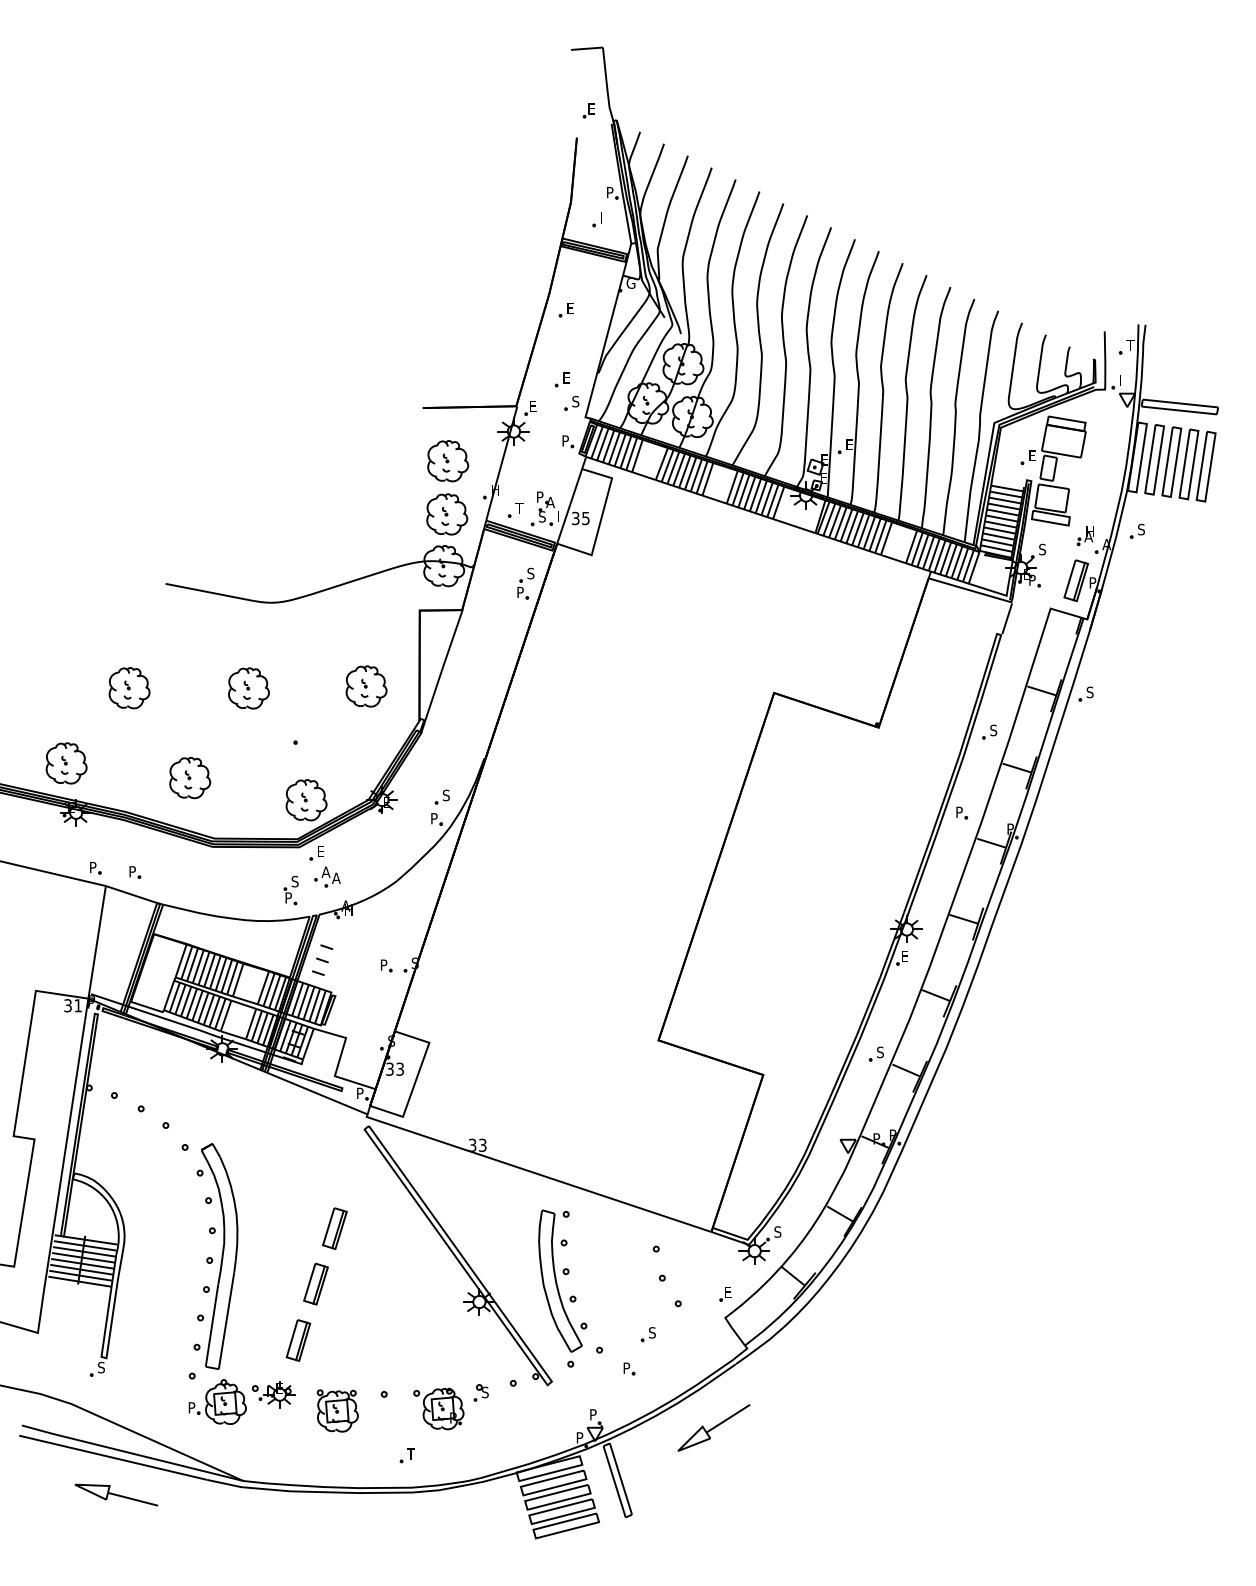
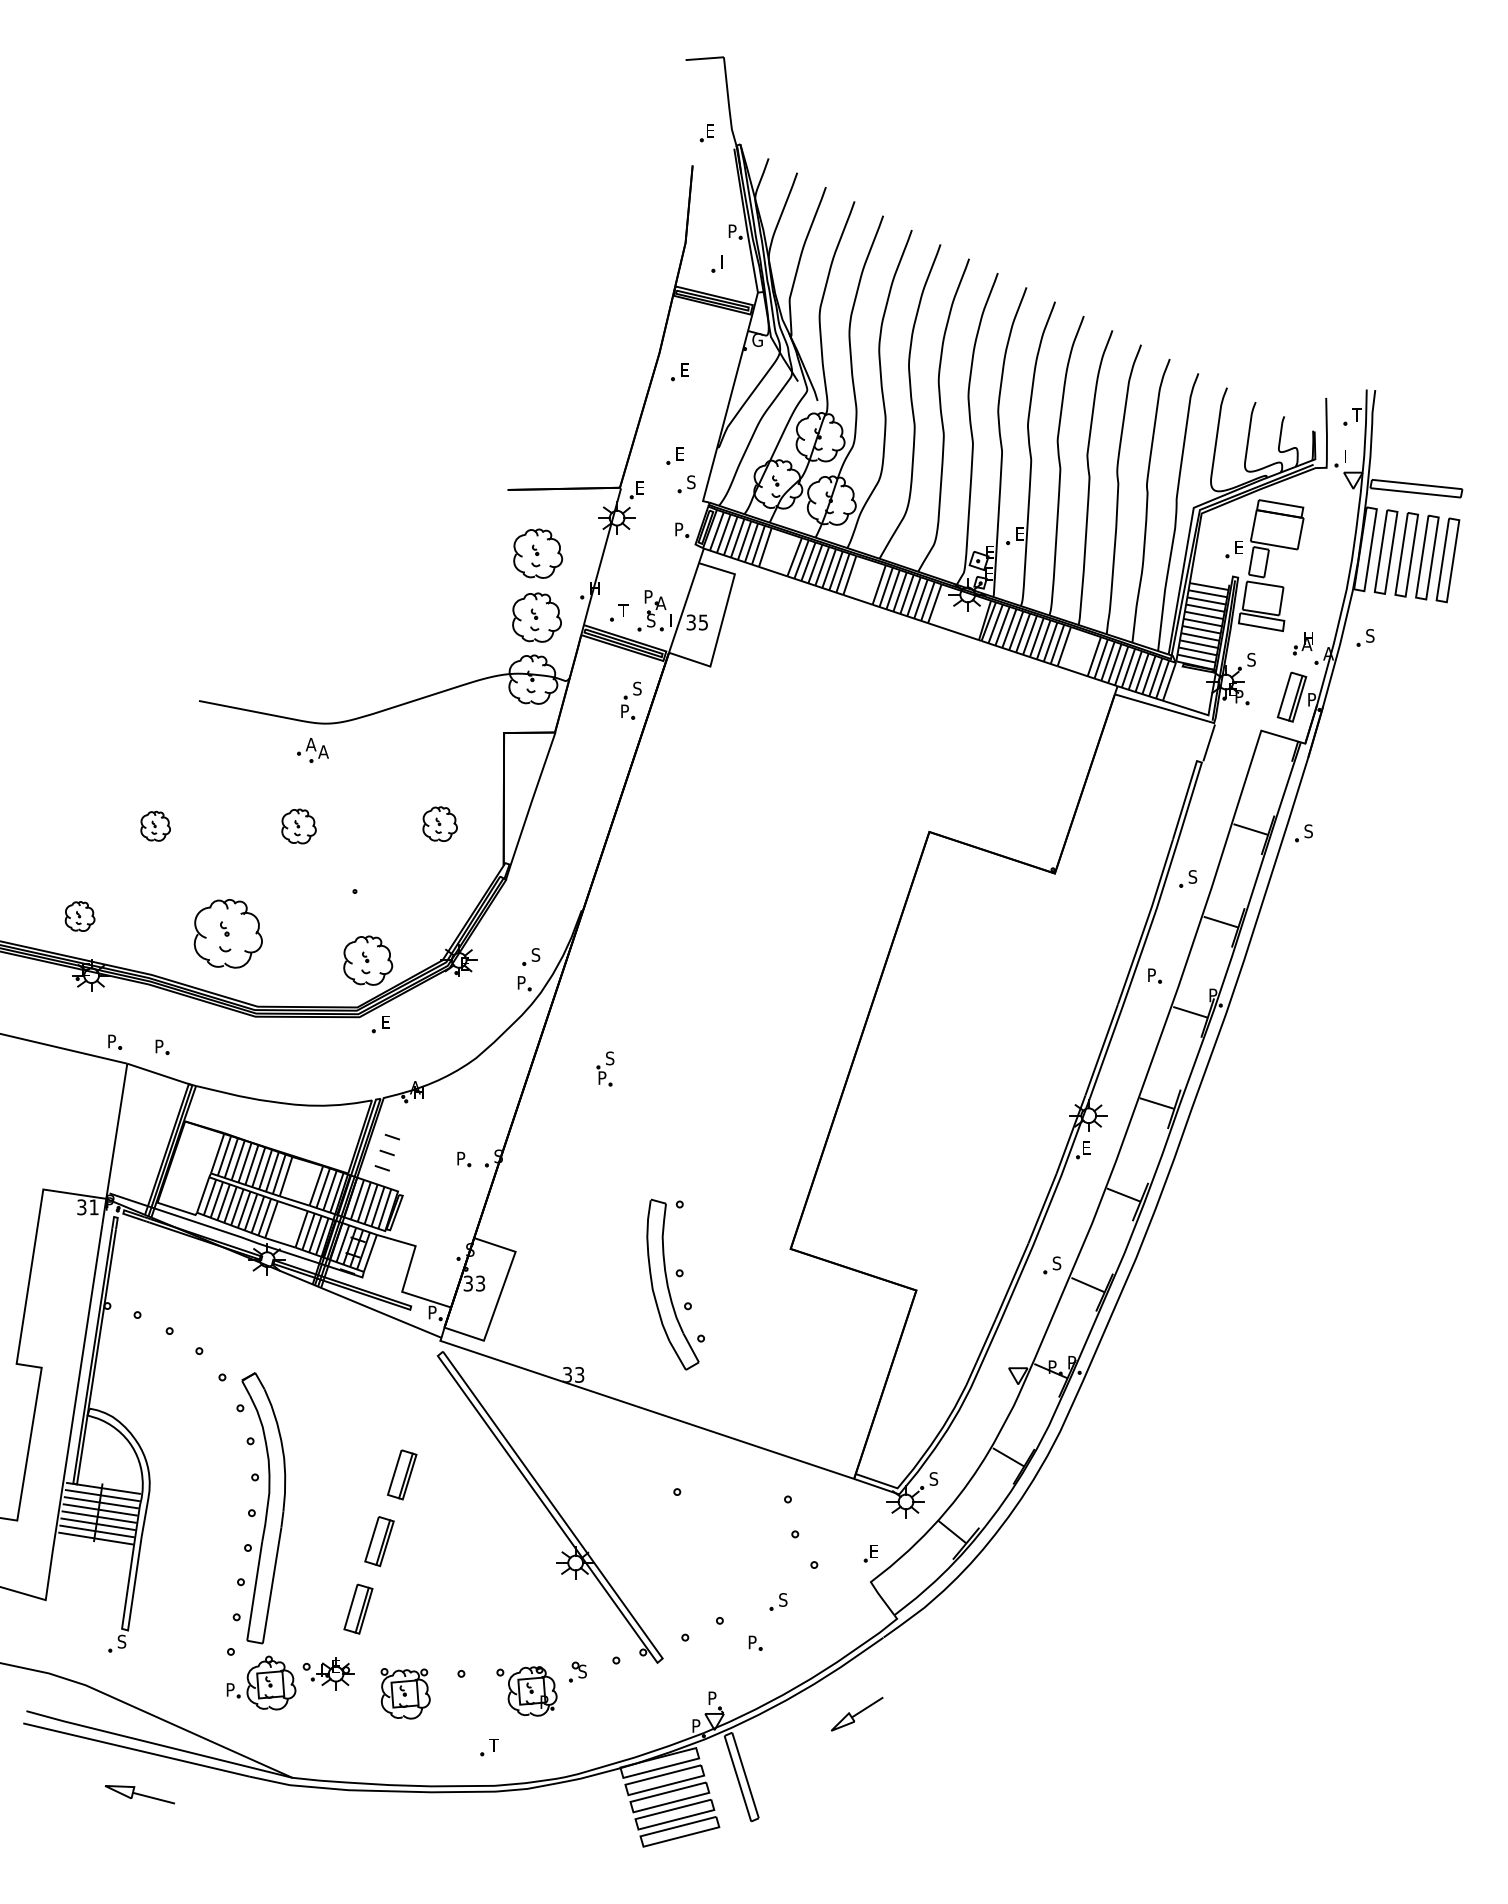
part: (366, 686) -> (440, 824), size x0.7
part: (129, 688) -> (155, 826), size x0.6
part: (248, 688) -> (298, 826), size x0.7
part: (66, 763) -> (80, 916), size x0.6
part: (190, 778) -> (228, 934), size x1.4
part: (327, 876) -> (312, 749), moved
part: (290, 890) -> (604, 1069), moved
part: (562, 1280) -> (675, 1283), moved
part: (713, 1427) -> (856, 1713), size x0.6
part: (116, 1494) -> (140, 1794), size x0.7

